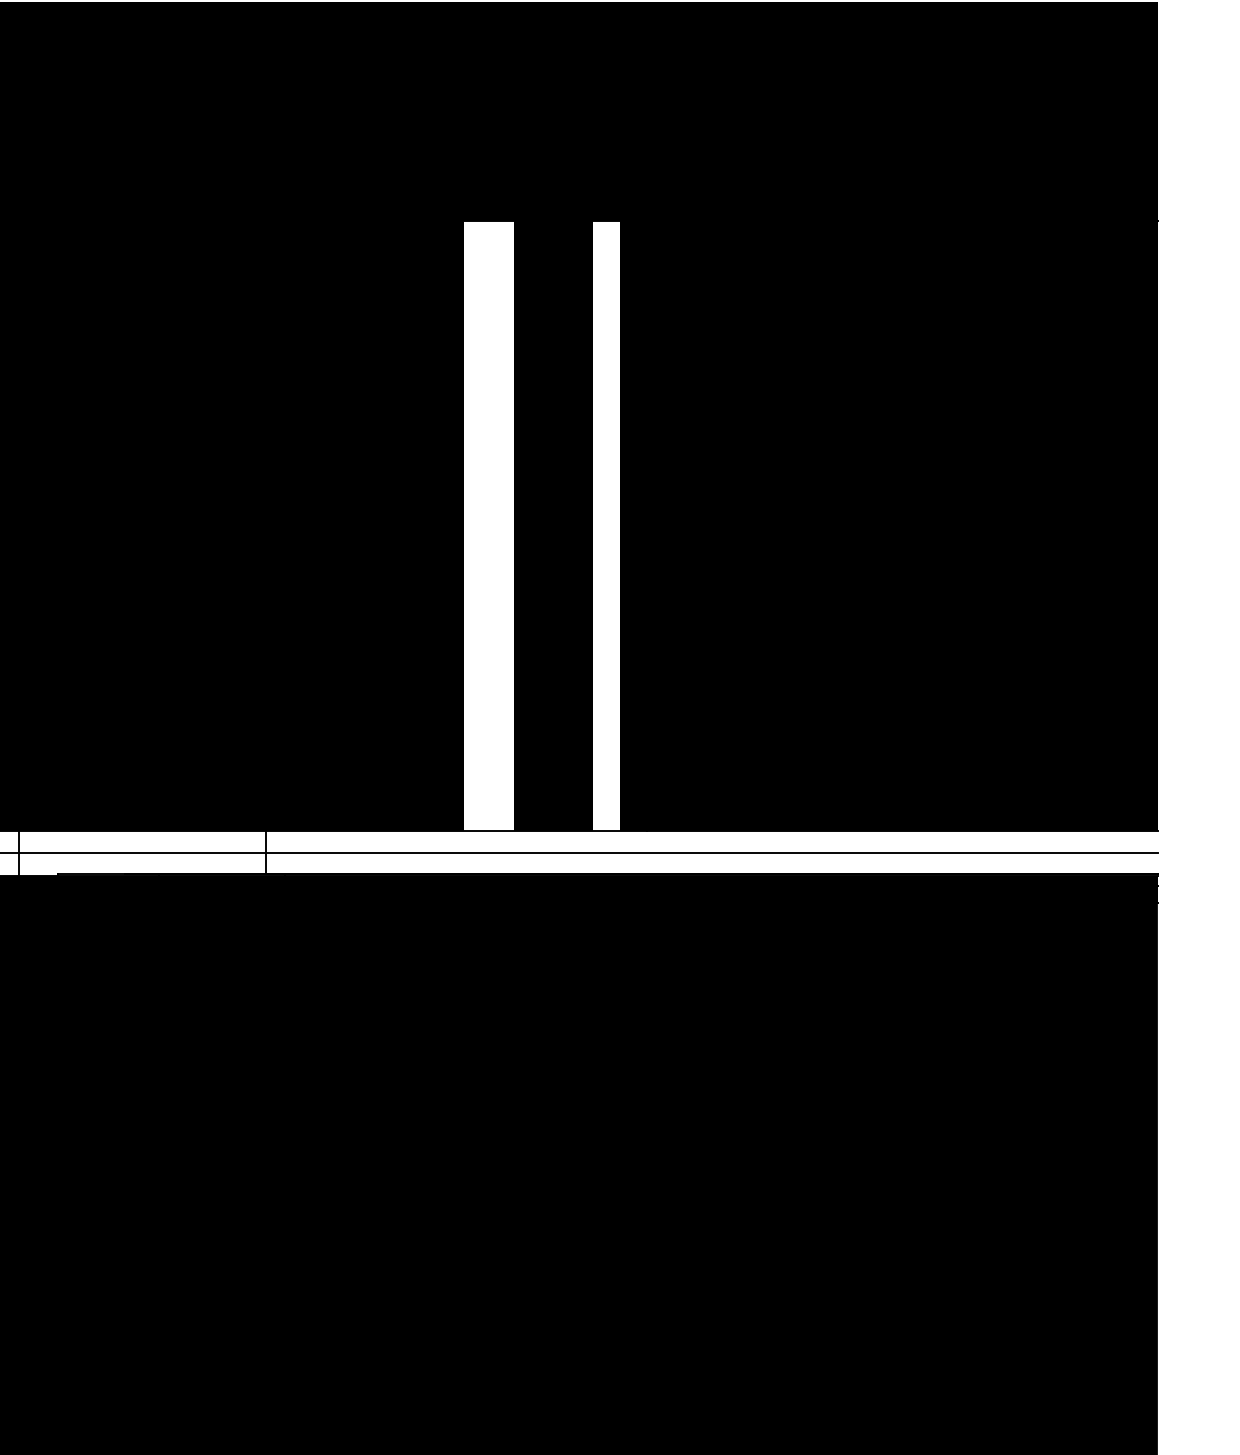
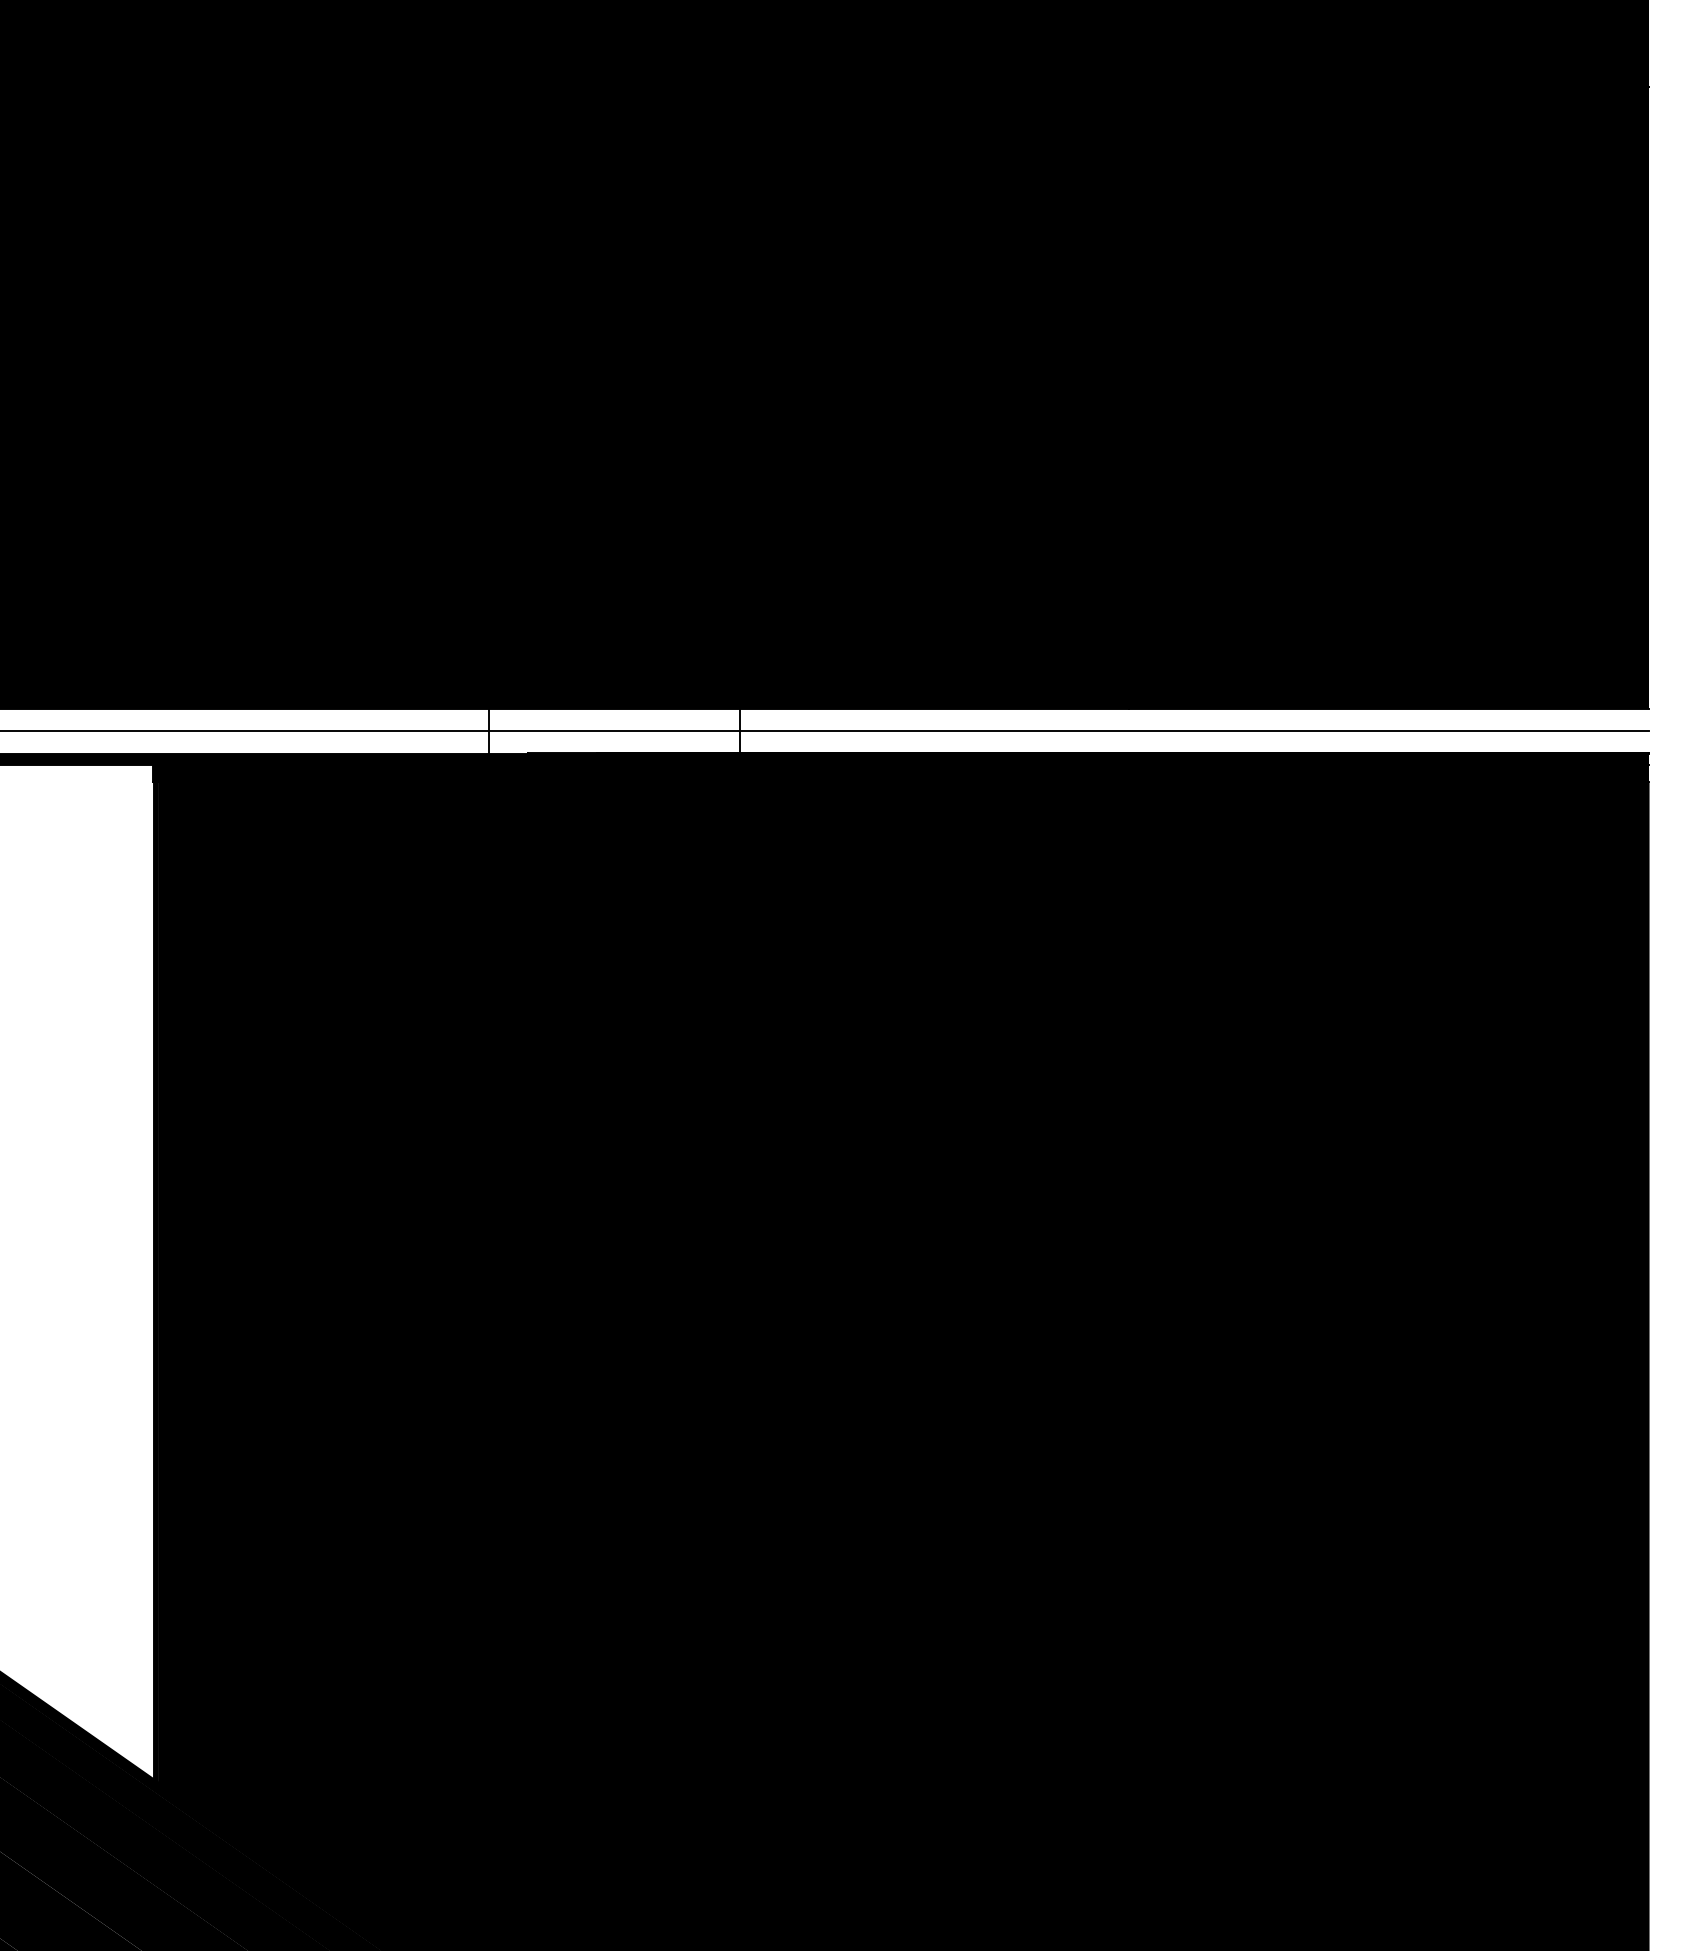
fill: (488, 525) -> (967, 397), added
fill: (606, 525) -> (1087, 397), added

